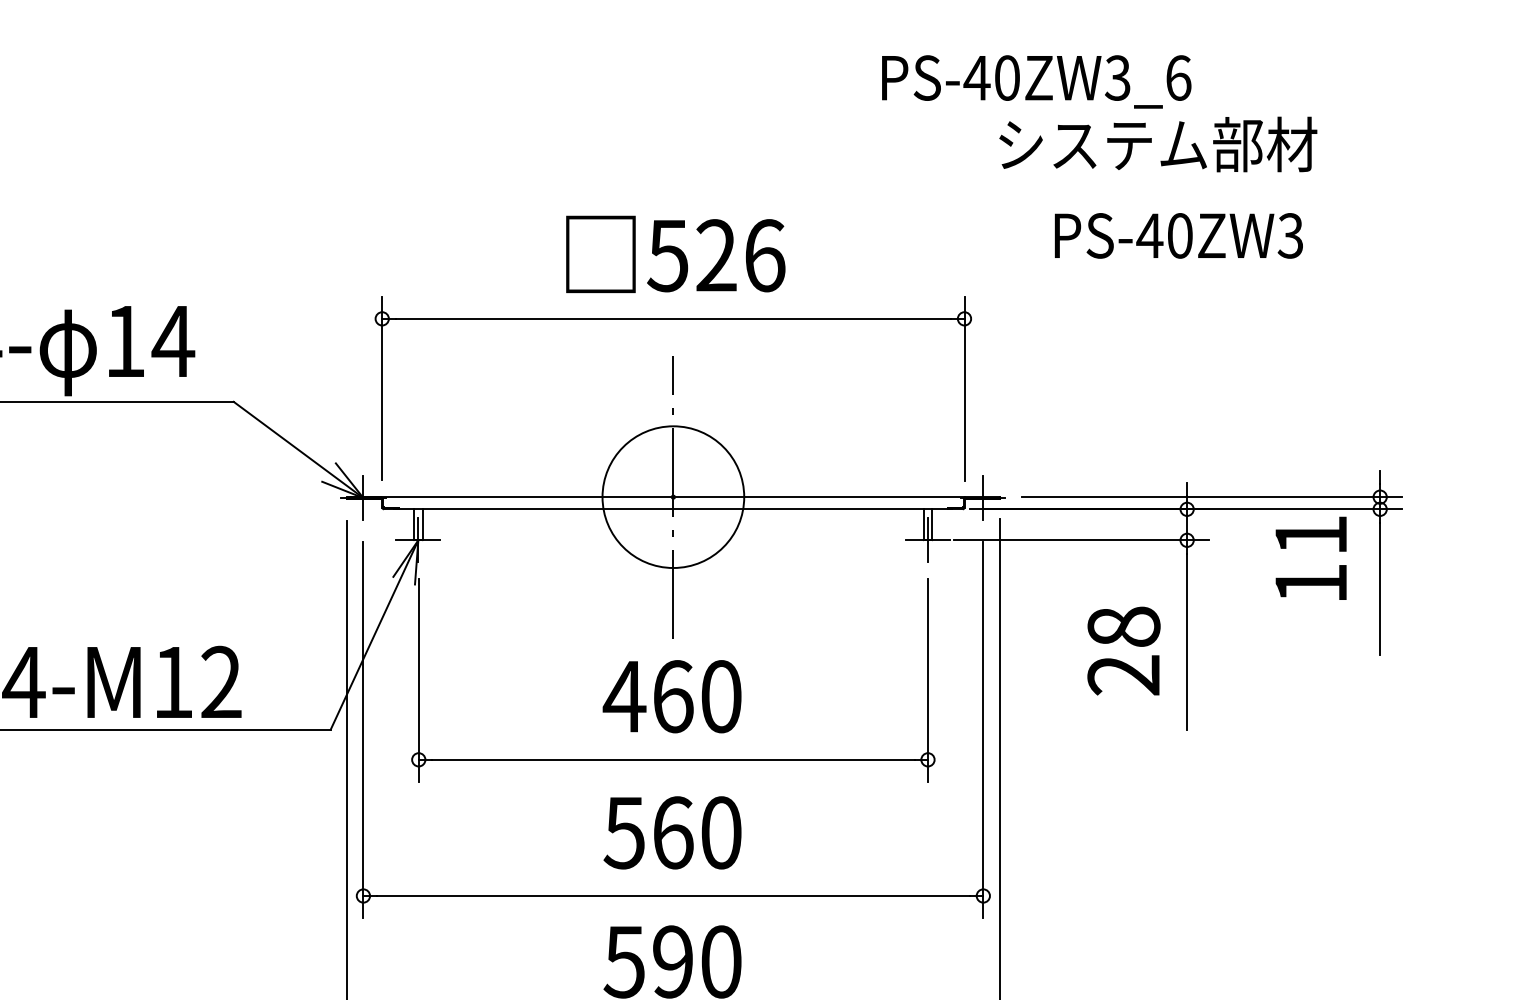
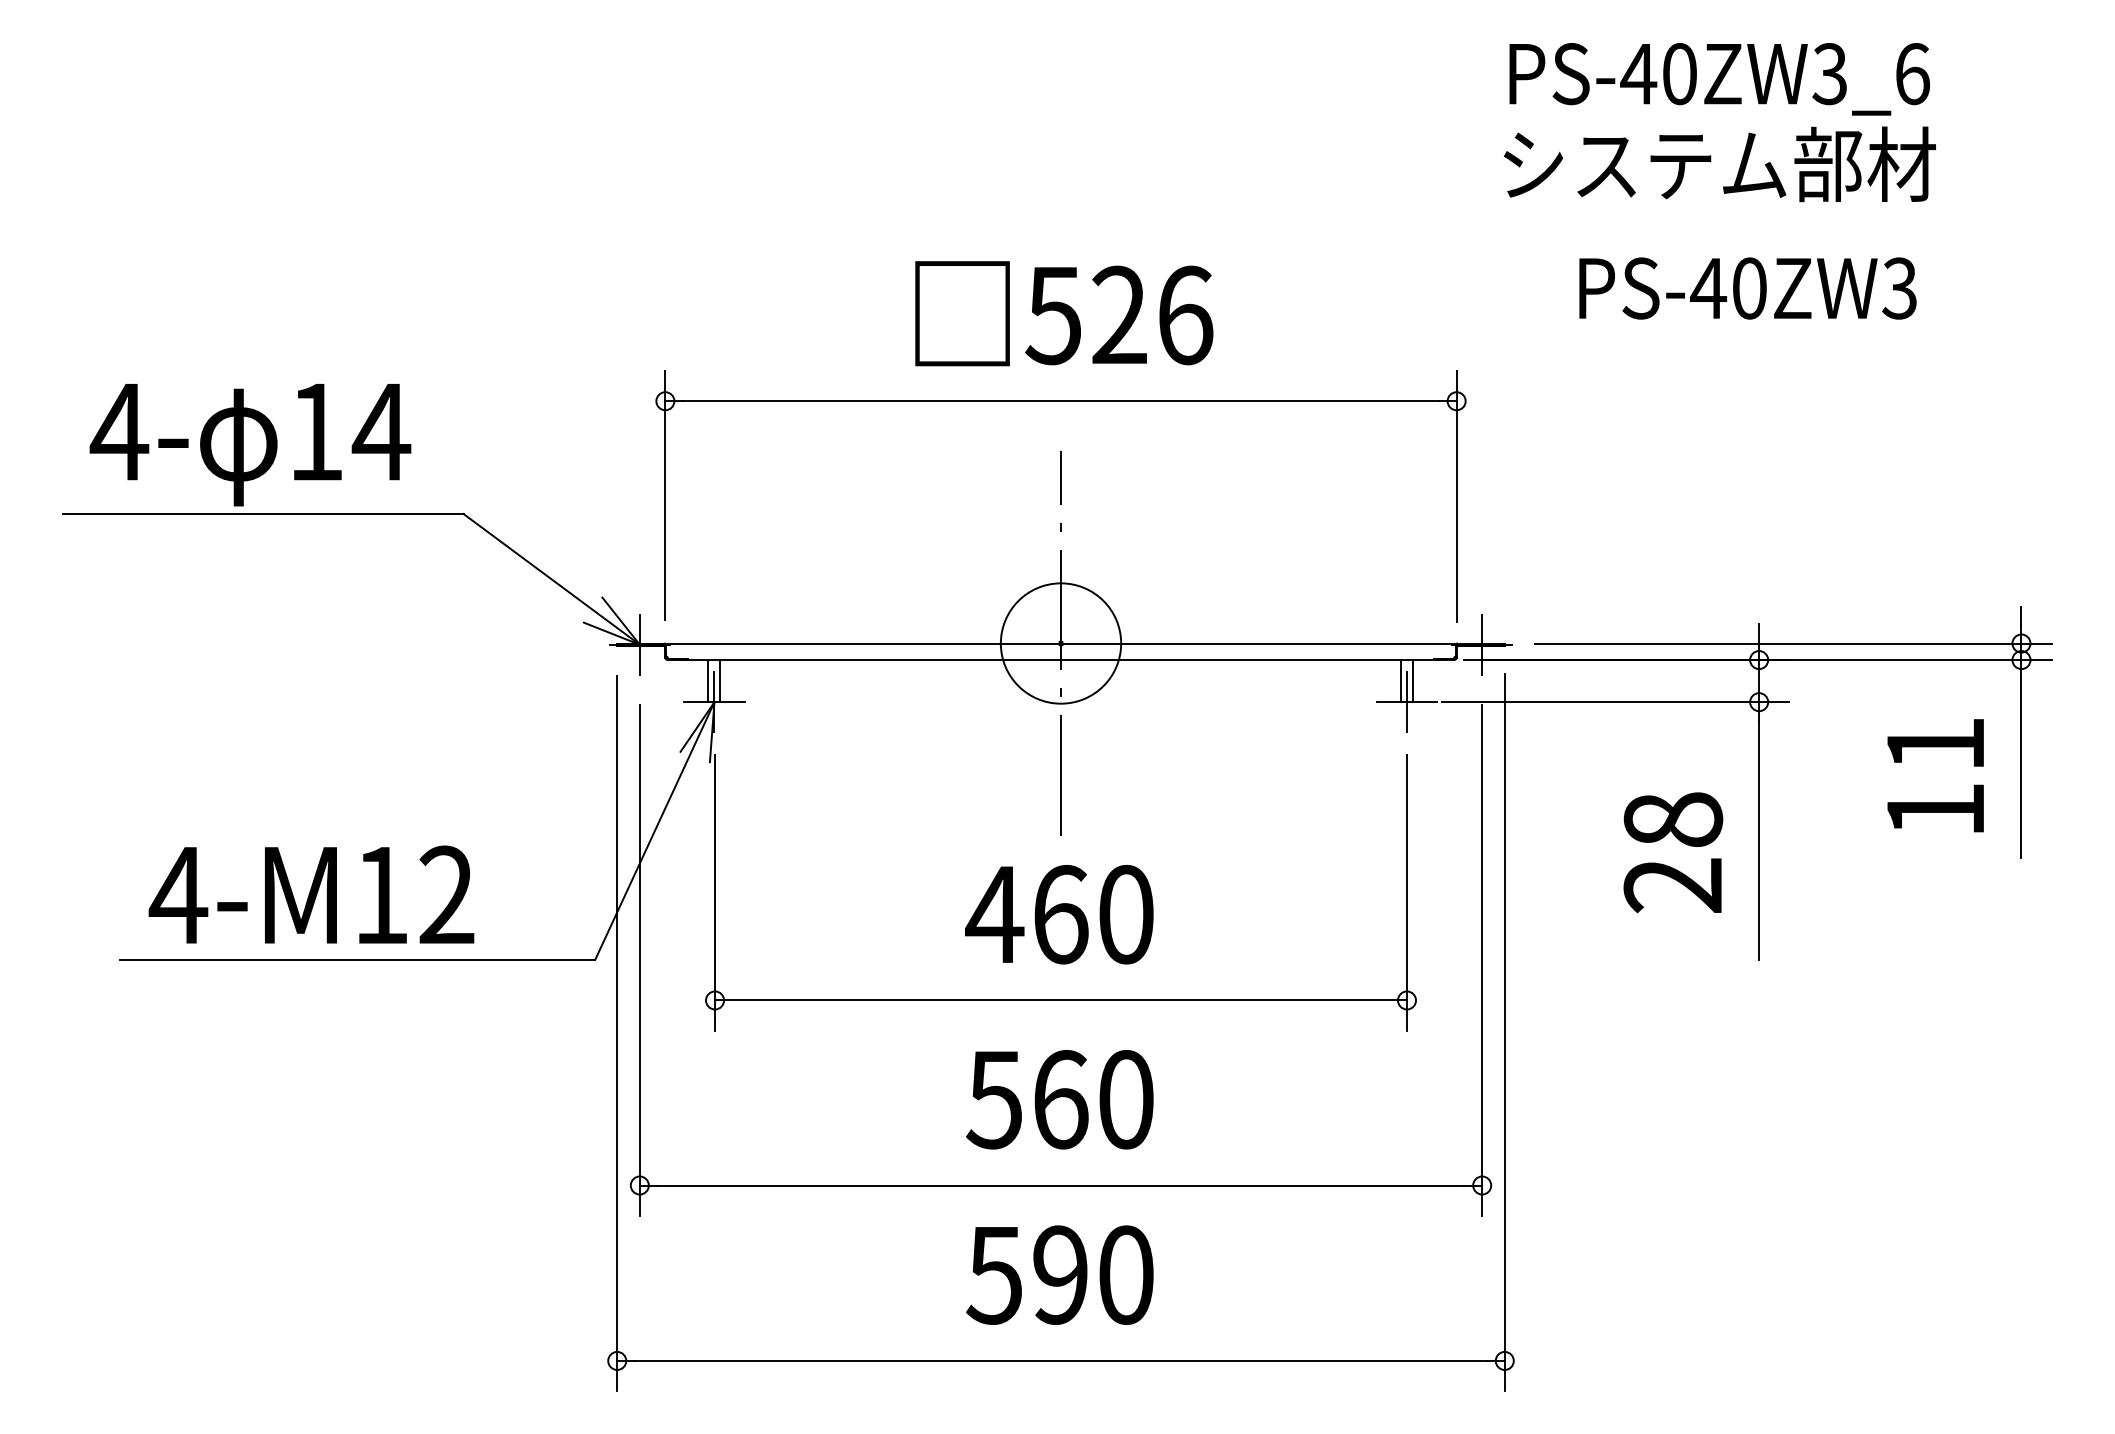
text: (1036, 82) -> (1719, 79), moved
circle: (673, 497) -> (1060, 643), size x0.62
text: (1311, 558) -> (1935, 775), moved

